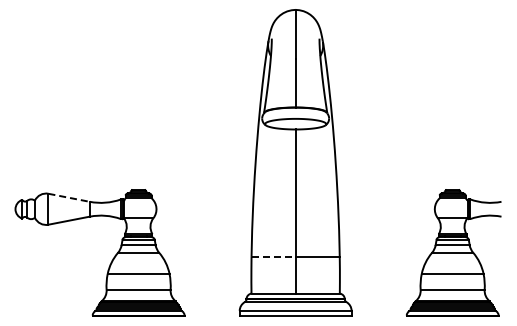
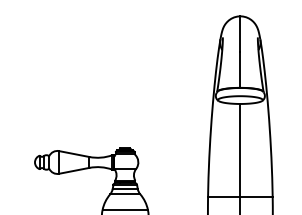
line: (69, 197) -> (74, 153), dashed -> solid
line: (274, 256) -> (224, 197), dashed -> solid

